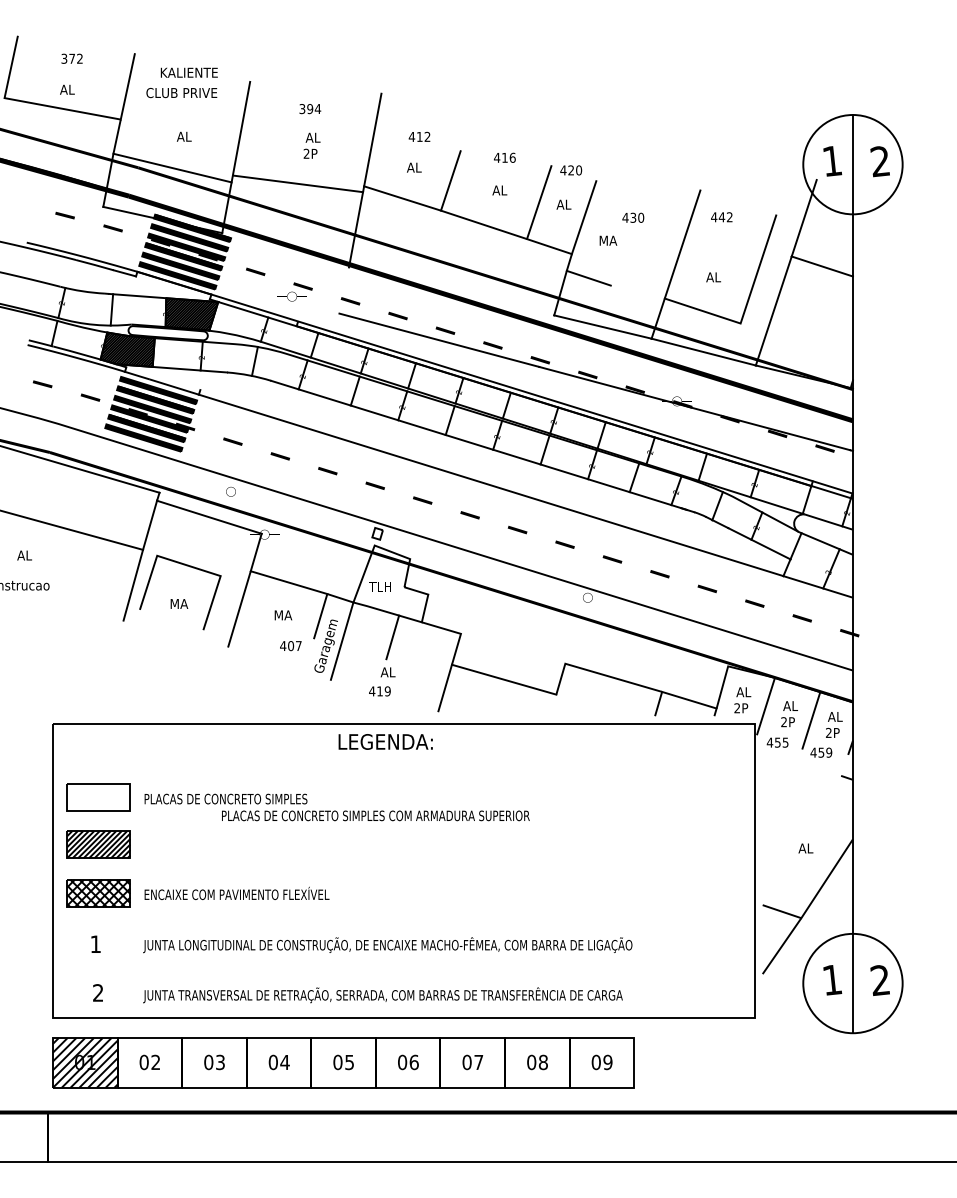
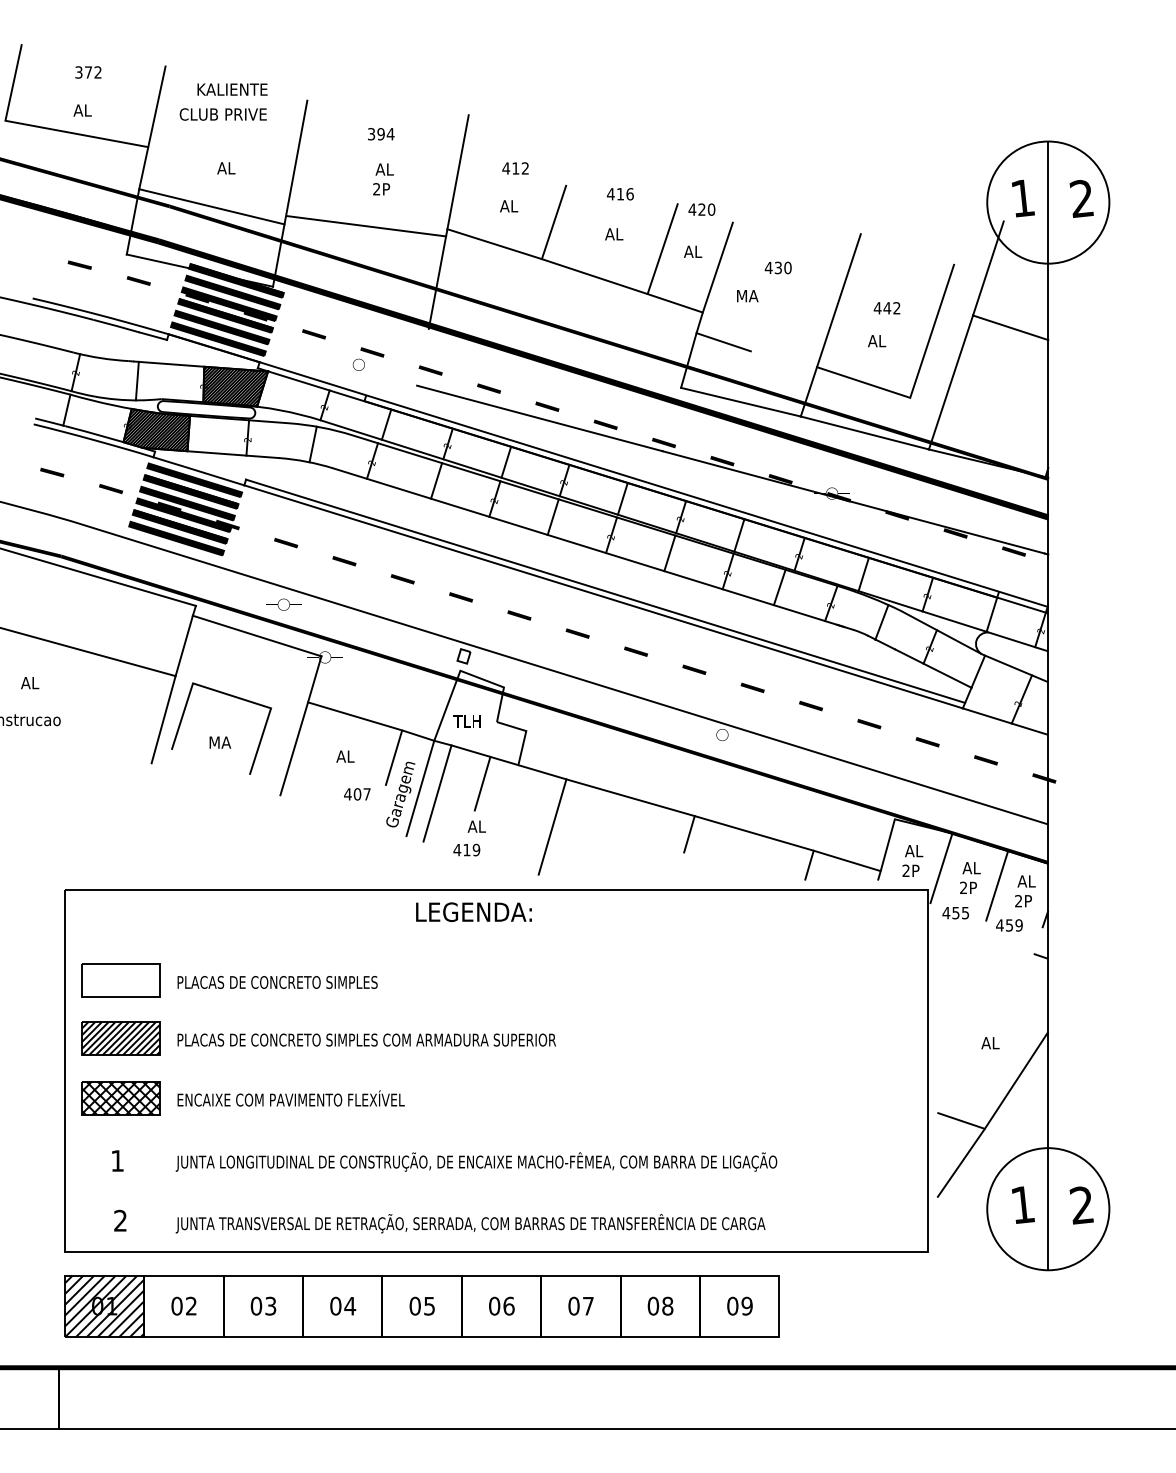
text: (721, 217) -> (886, 308), moved
line: (492, 480) -> (605, 590), added
text: (282, 615) -> (347, 756), MA -> AL
line: (356, 645) -> (437, 793), added
line: (504, 679) -> (630, 797), moved
text: (375, 815) -> (366, 1039), moved

